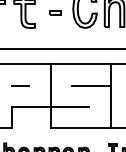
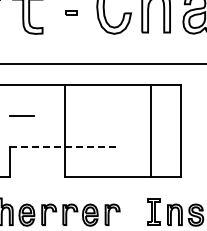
part: (55, 13) -> (71, 12), size x0.7
line: (90, 85) -> (122, 115), removed
line: (51, 106) -> (65, 146), solid -> dashed

